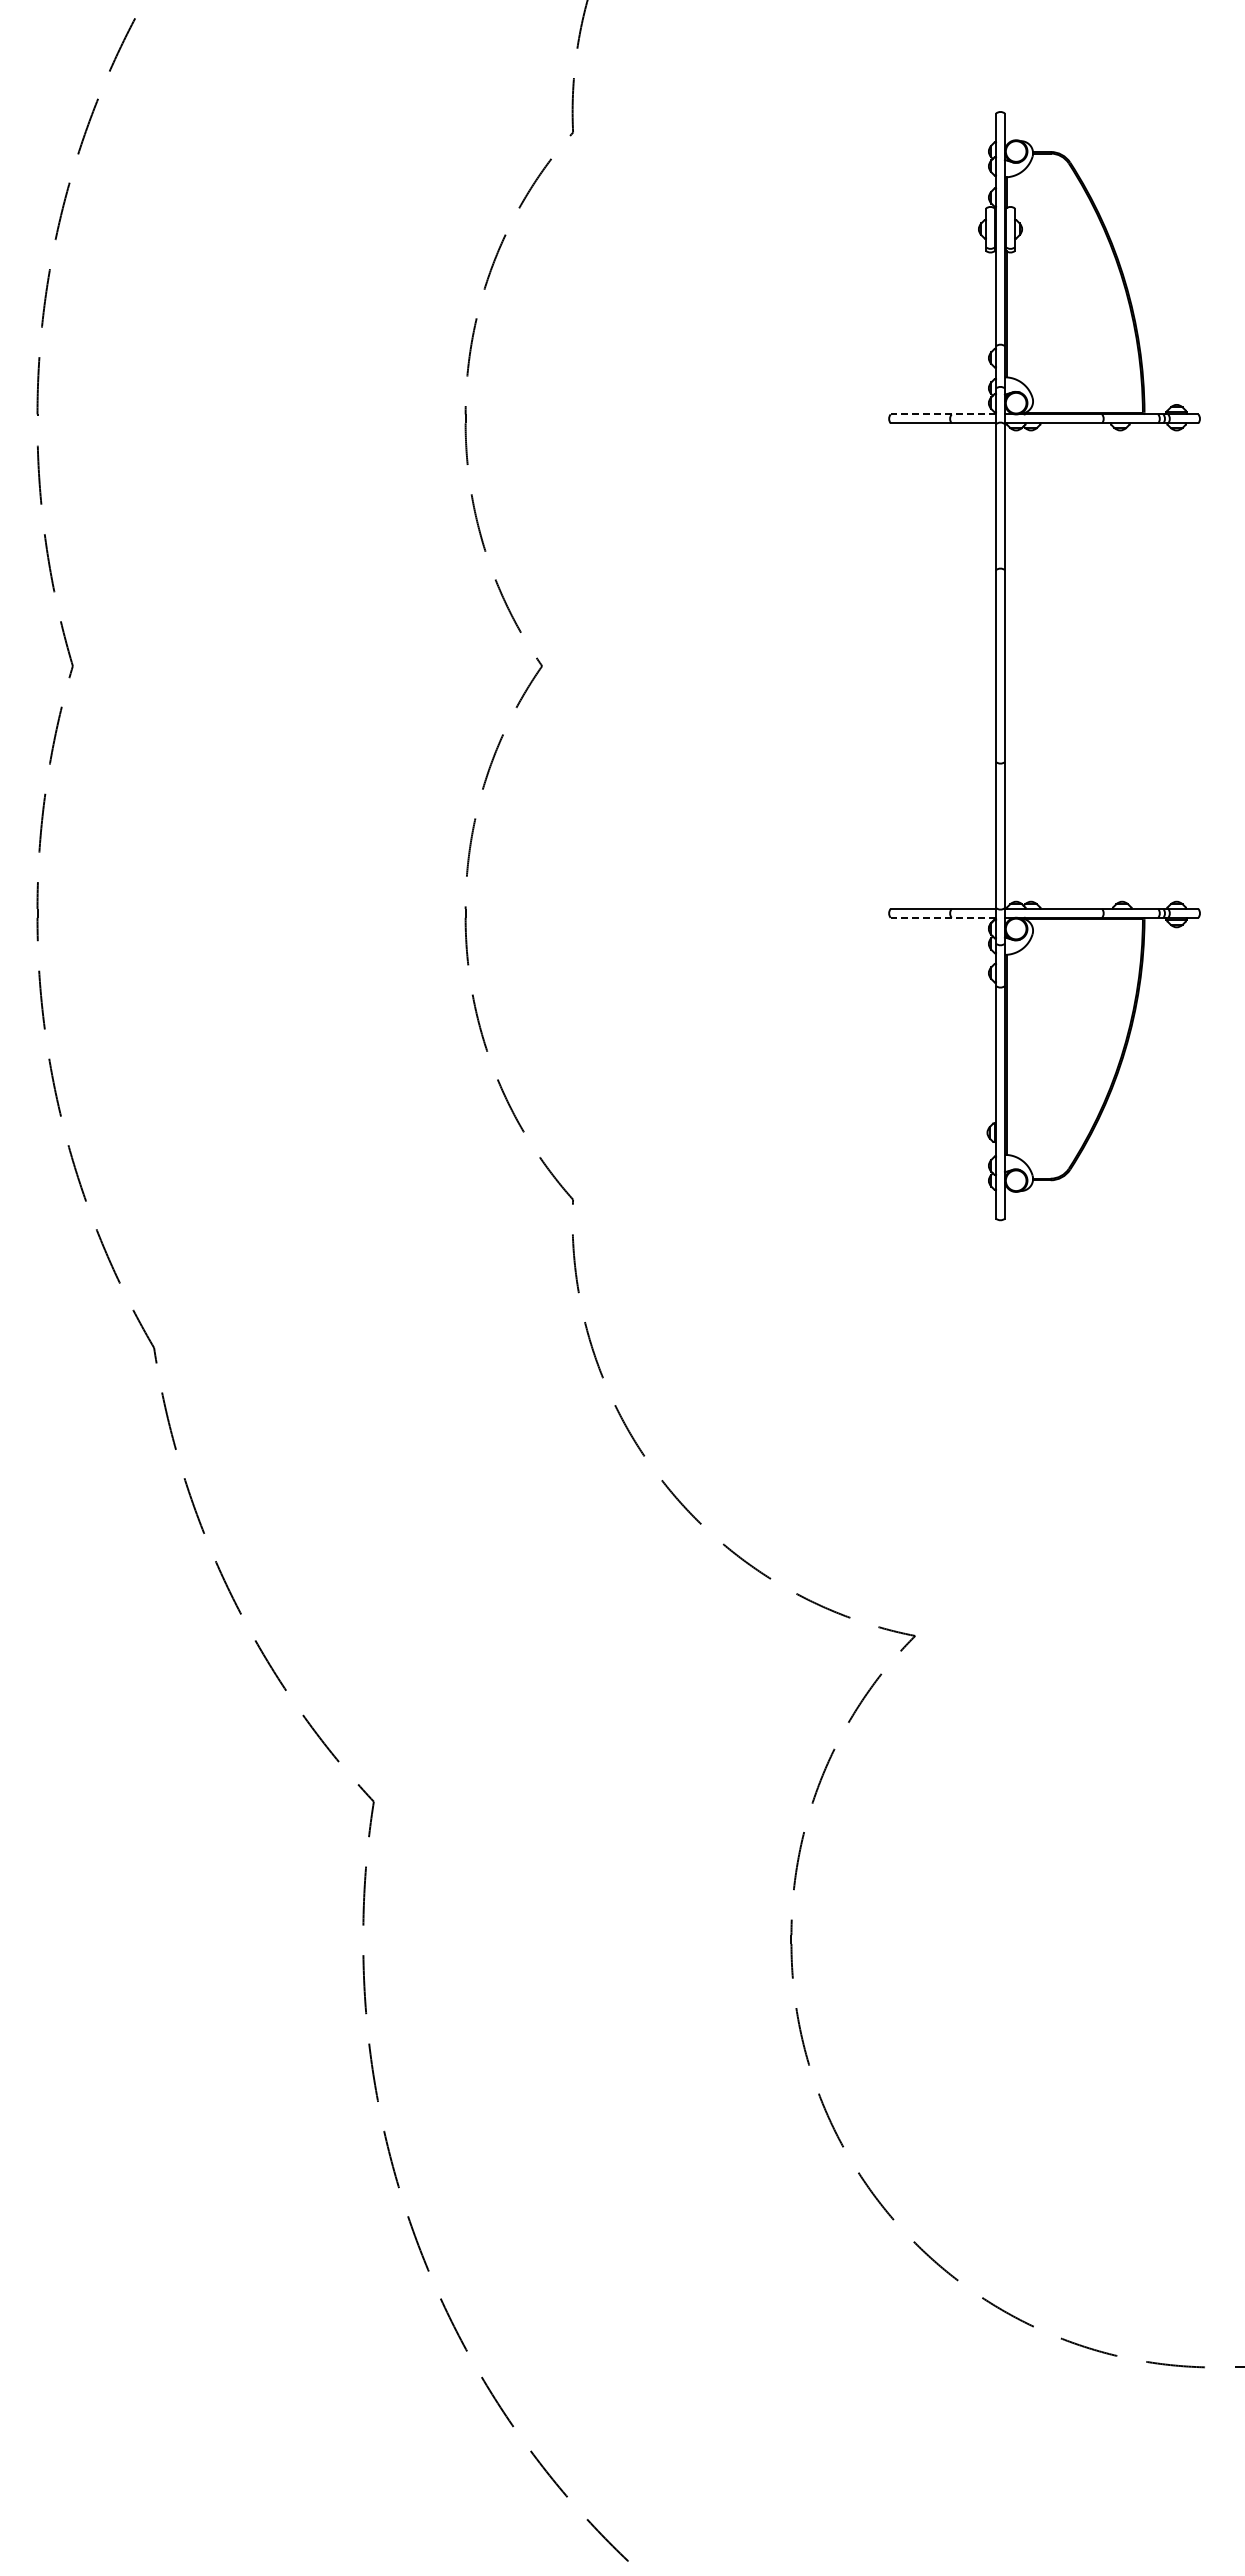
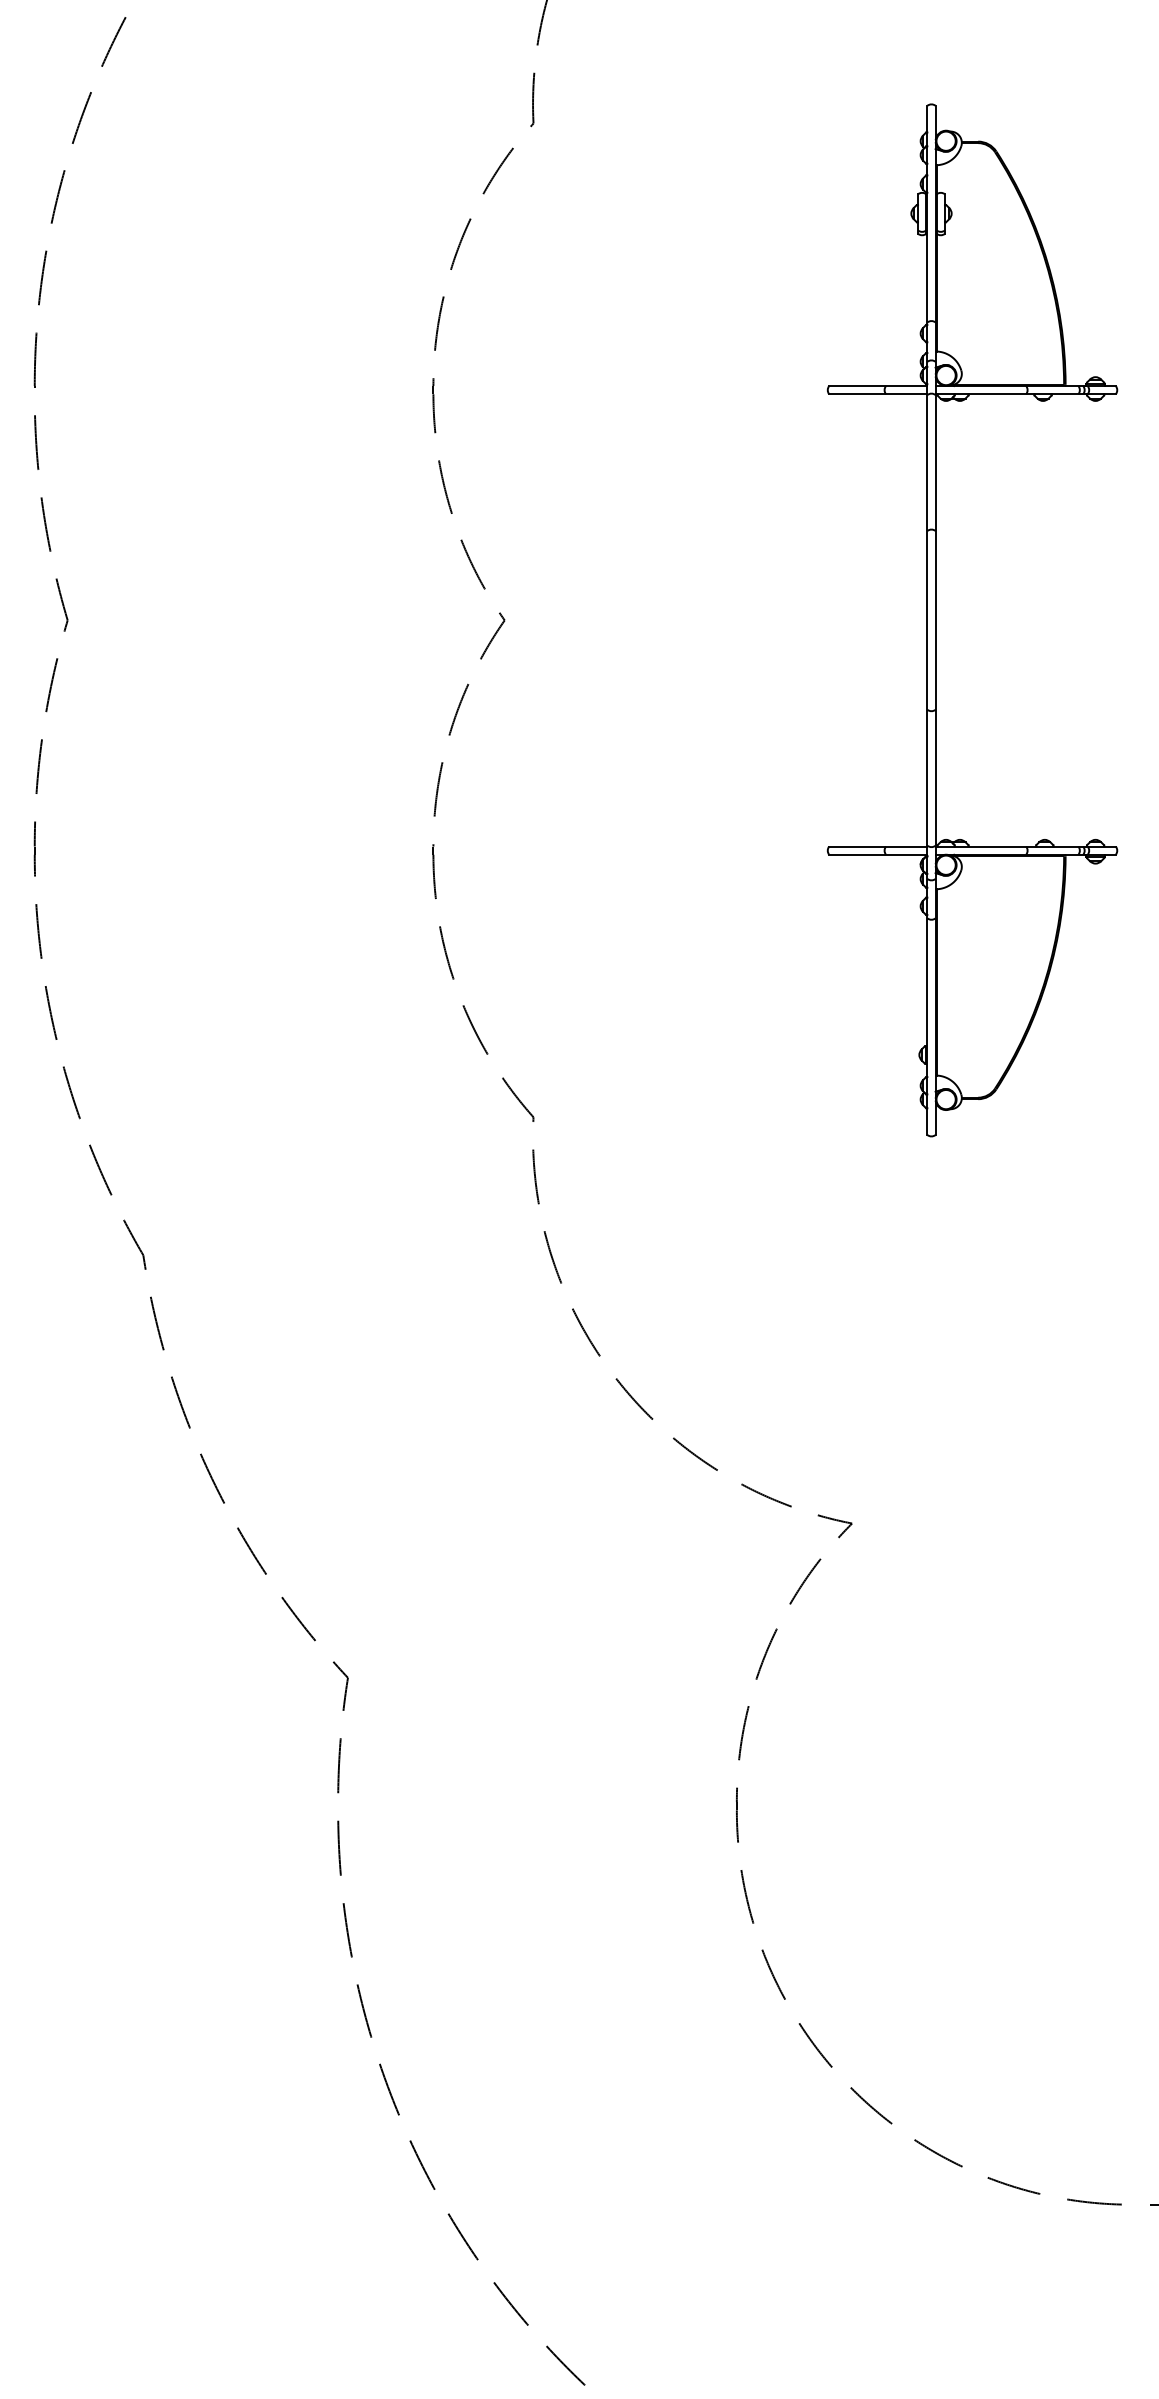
line: (943, 414) -> (878, 386), dashed -> solid
line: (943, 917) -> (878, 854), dashed -> solid

